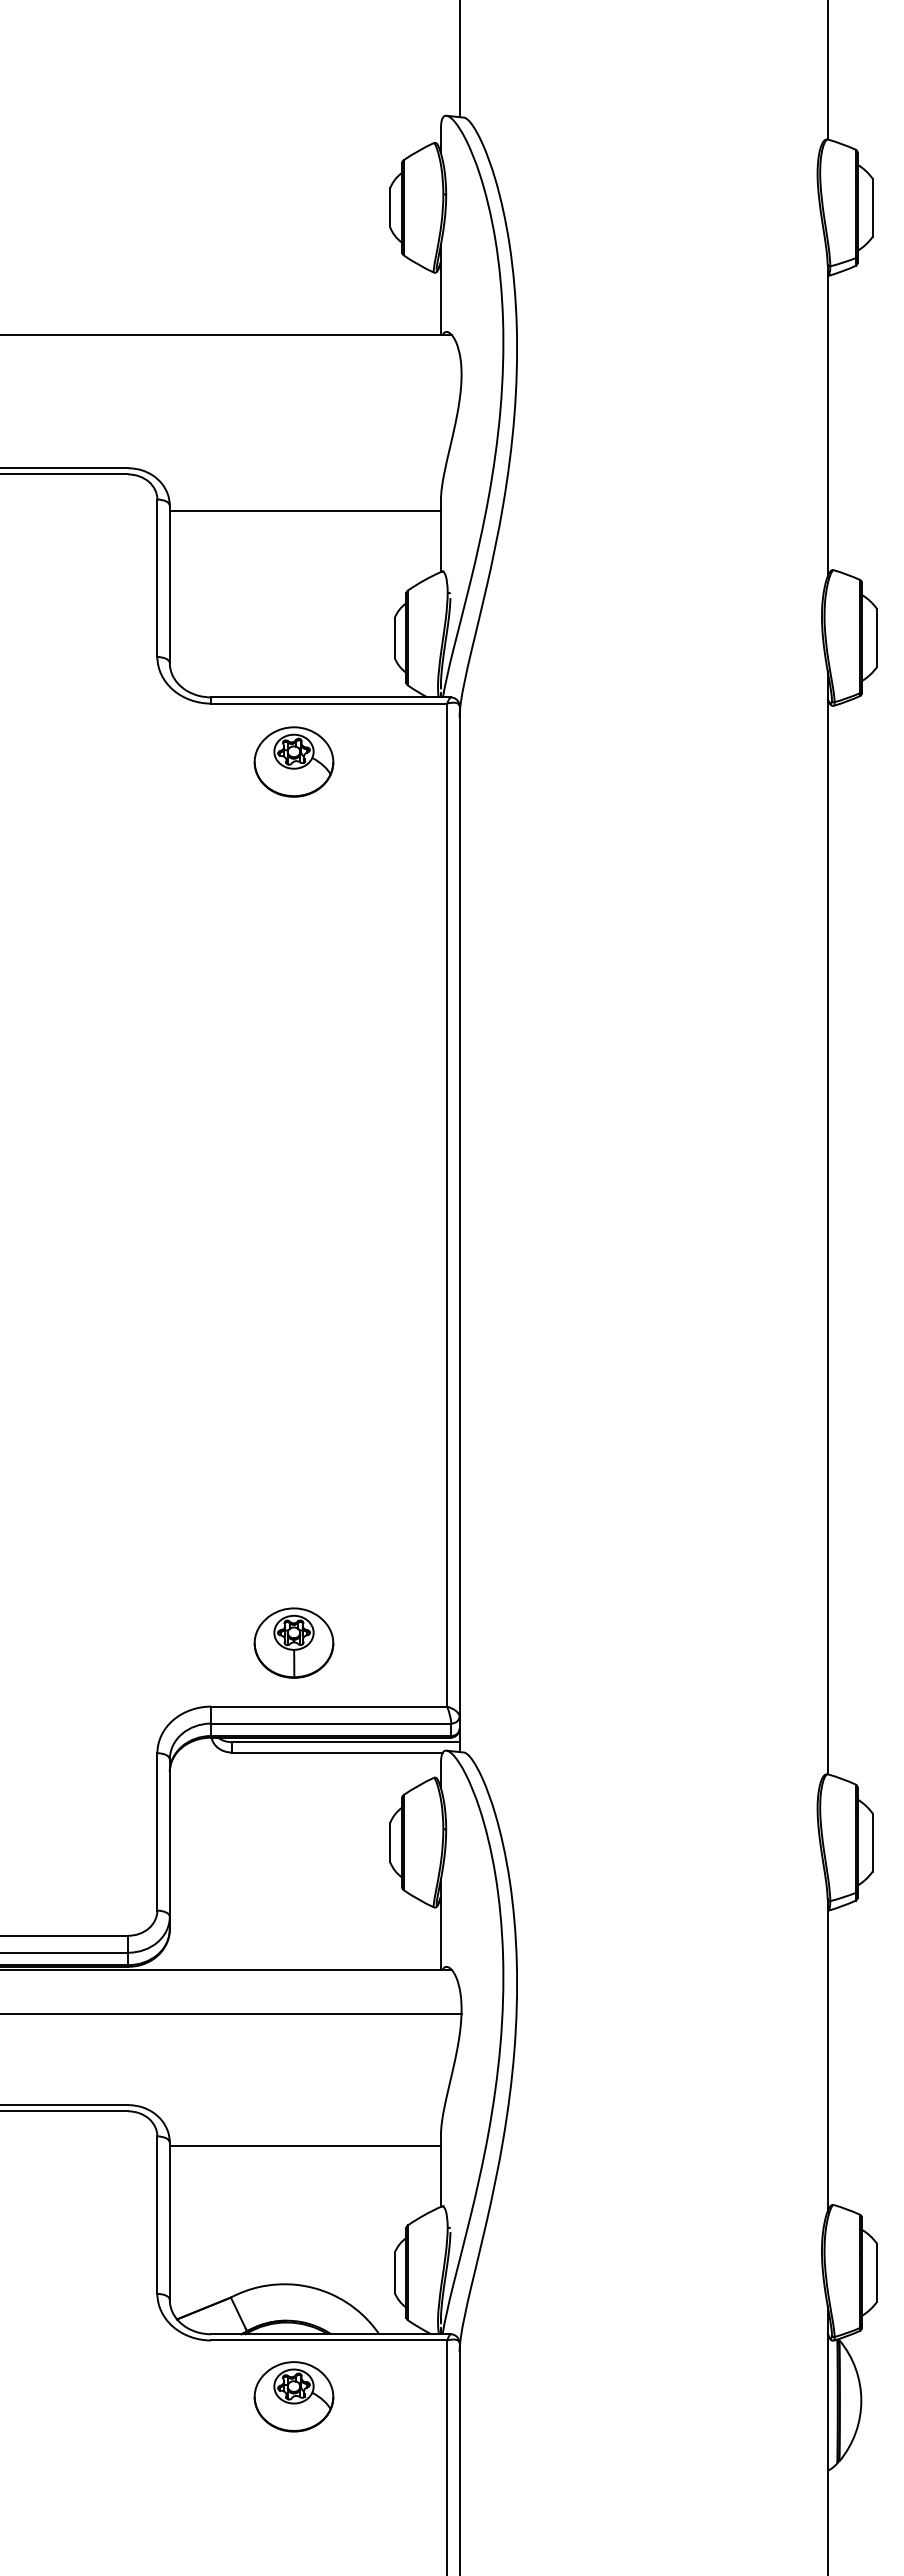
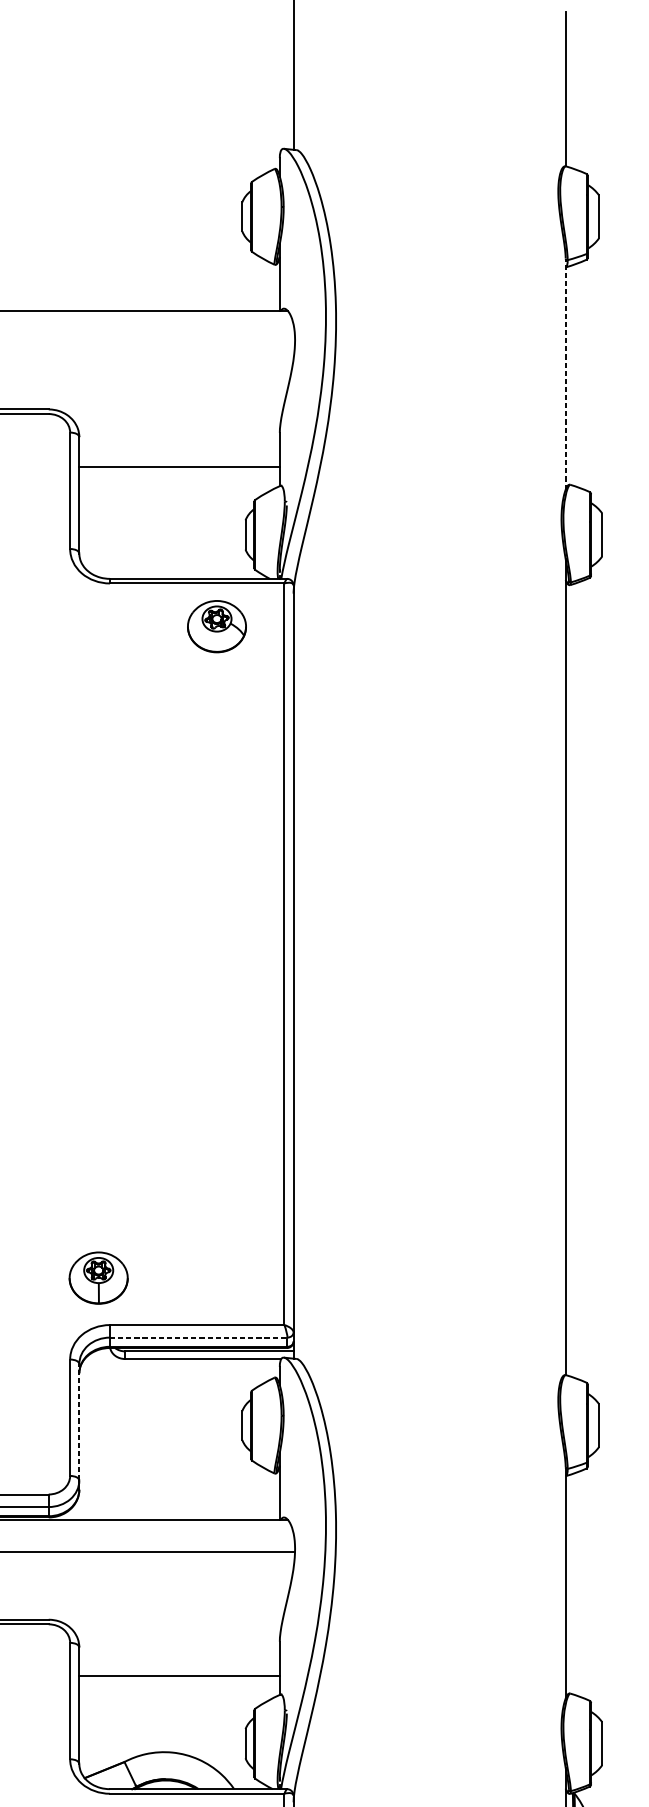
line: (827, 420) -> (565, 374), solid -> dashed
line: (304, 510) -> (178, 467), moved
part: (293, 761) -> (216, 626), moved
part: (293, 1642) -> (98, 1277), moved
line: (331, 1723) -> (198, 1337), solid -> dashed
line: (169, 1838) -> (79, 1422), solid -> dashed
line: (304, 2145) -> (178, 1675), moved

